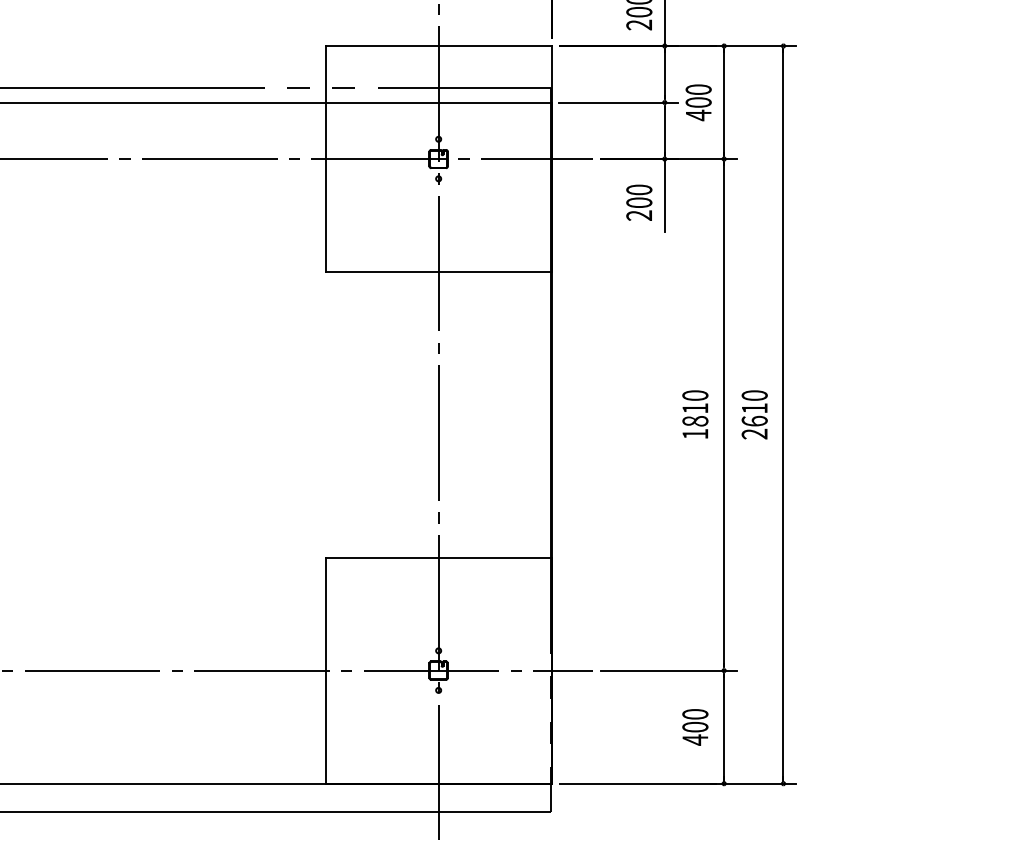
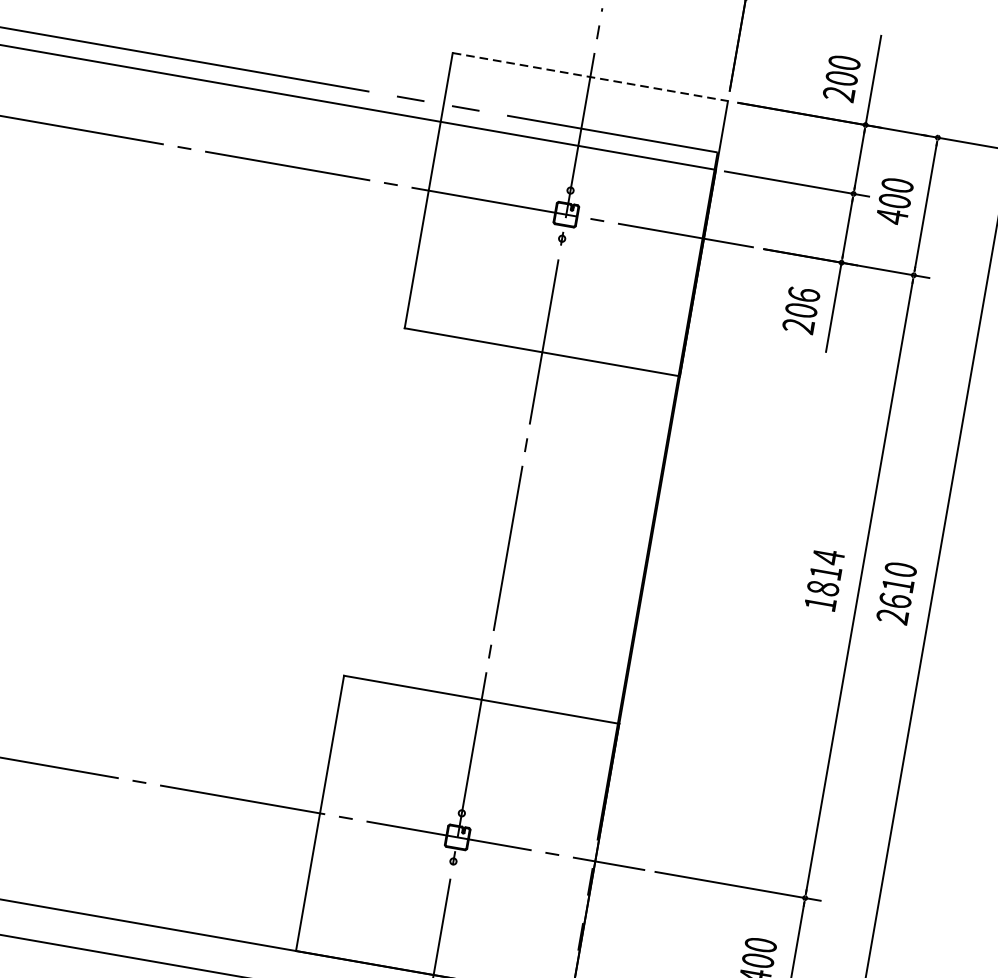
line: (439, 46) -> (591, 77), solid -> dashed
text: (639, 189) -> (804, 294), 200 -> 206
text: (695, 395) -> (828, 557), 1810 -> 1814

